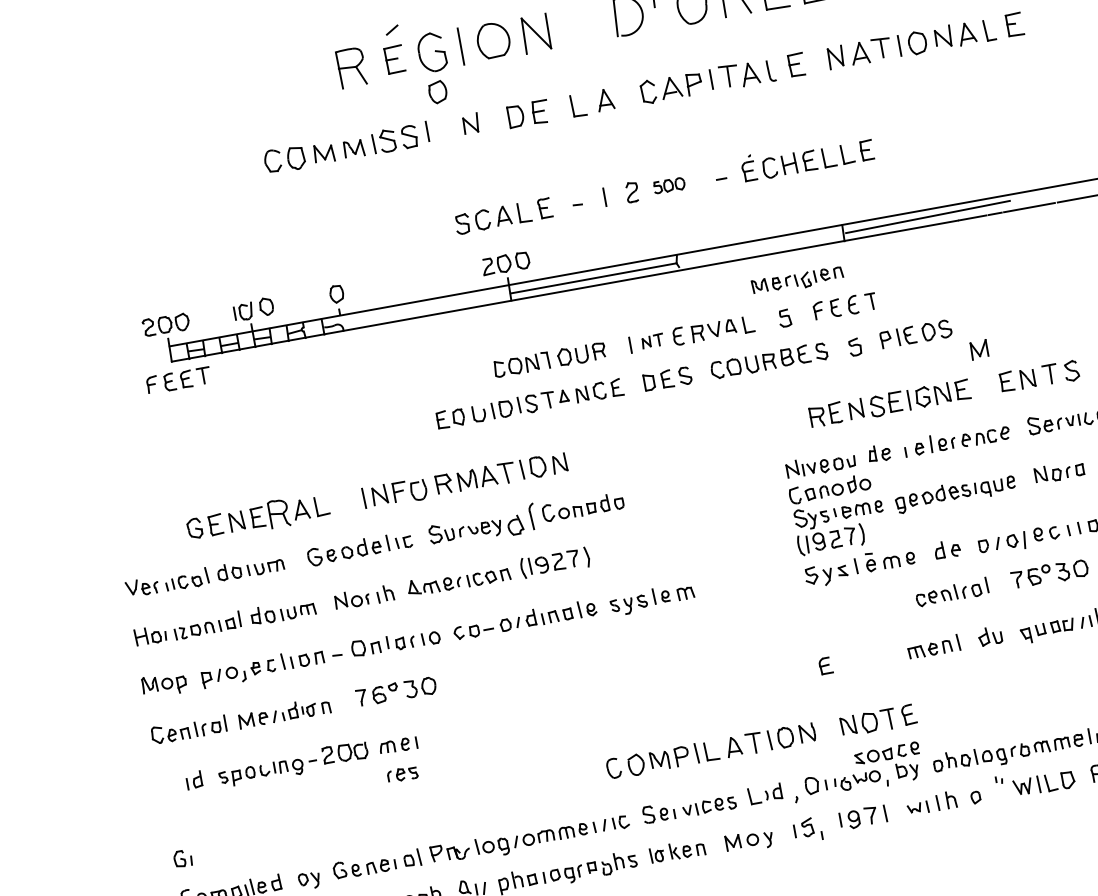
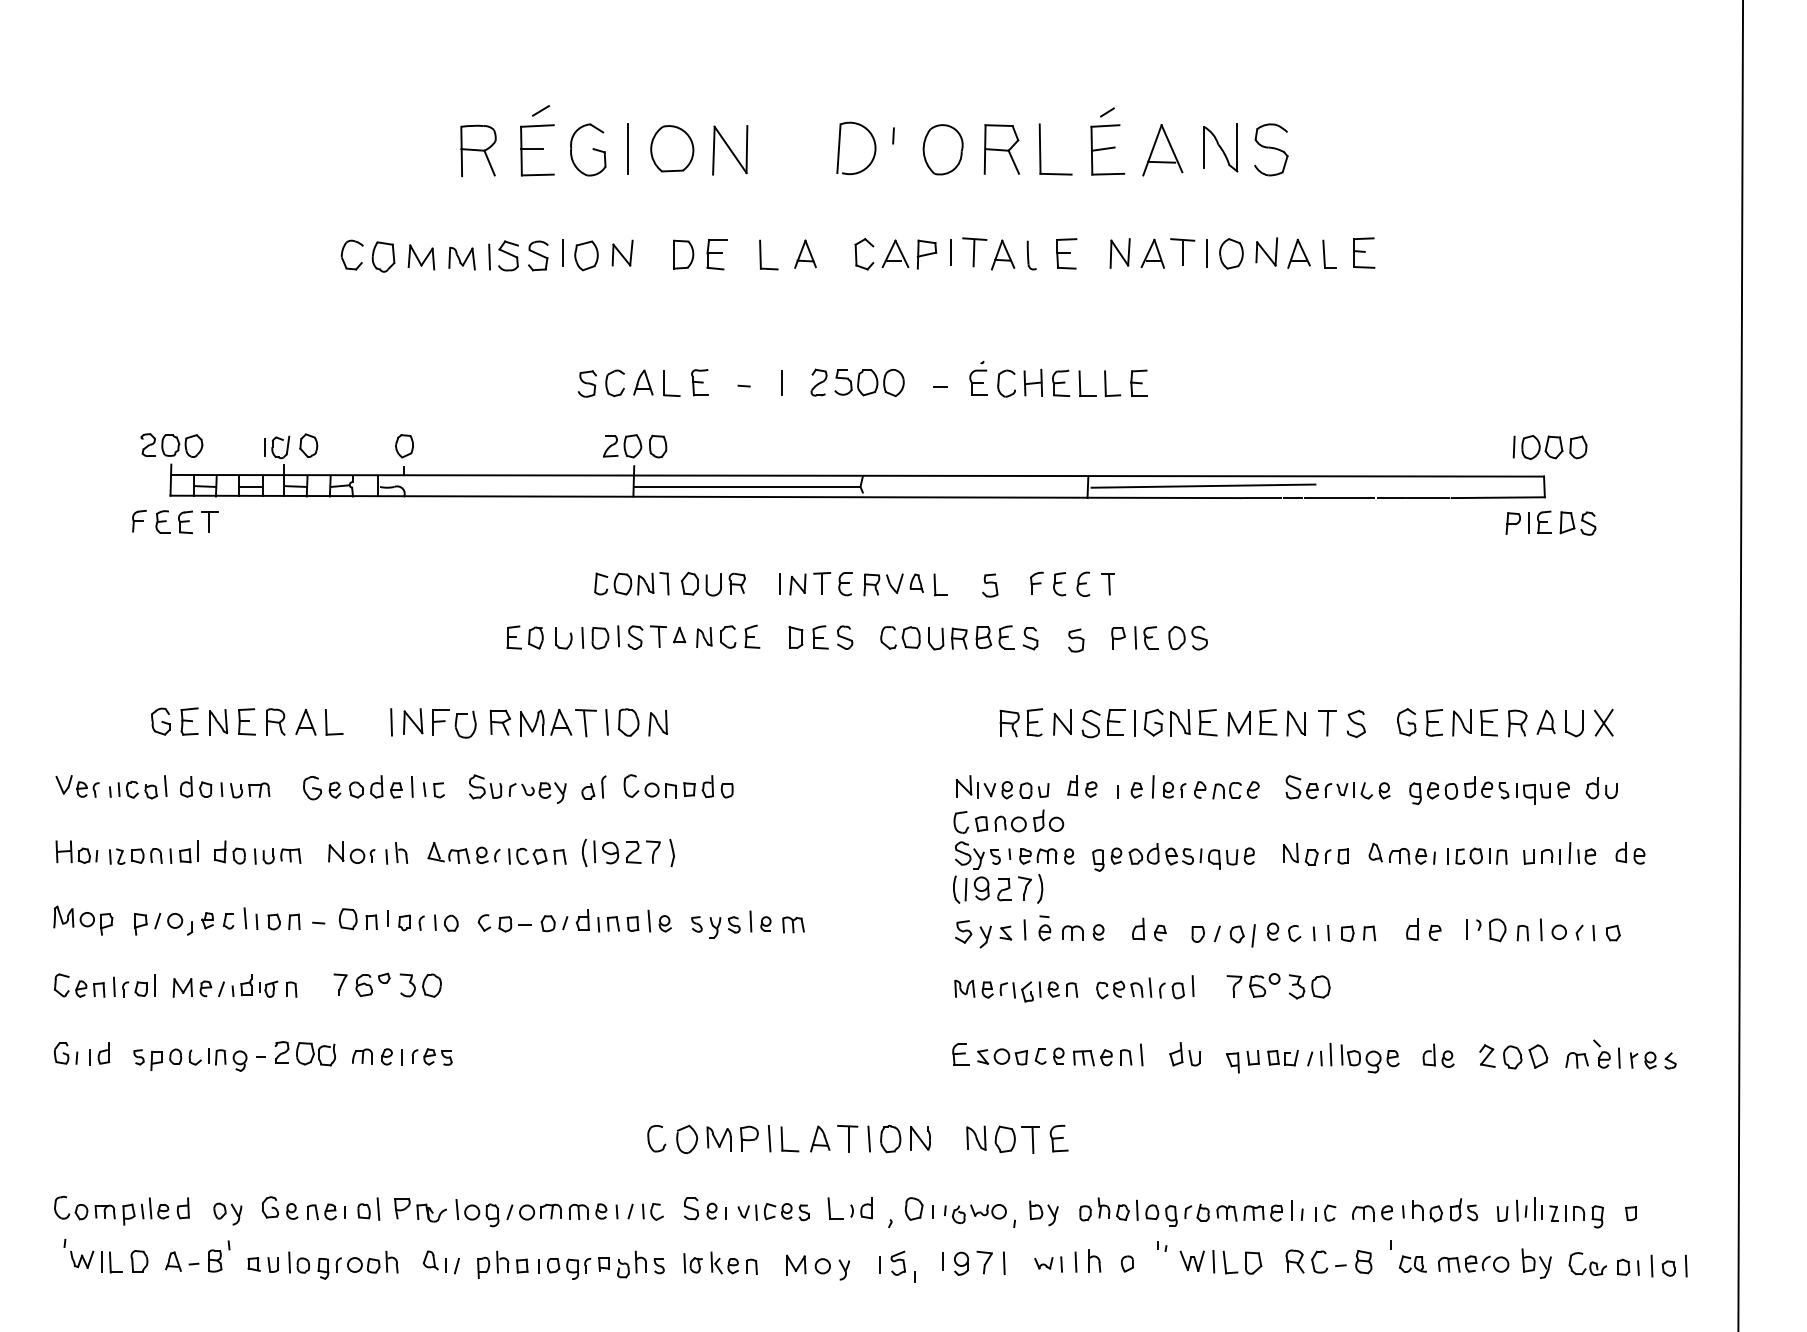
part: (394, 59) -> (537, 150), size x1.43
part: (437, 91) -> (586, 255), moved
part: (669, 185) -> (869, 382), size x1.67
part: (797, 280) -> (1016, 990), moved
part: (652, 340) -> (810, 583), size x1.43
part: (979, 349) -> (1239, 723), moved
part: (278, 513) -> (275, 721), size x0.71
part: (520, 519) -> (593, 787), size x0.62
part: (886, 753) -> (1020, 1056), moved
part: (402, 774) -> (431, 1056), moved
part: (182, 858) -> (65, 1053), moved

